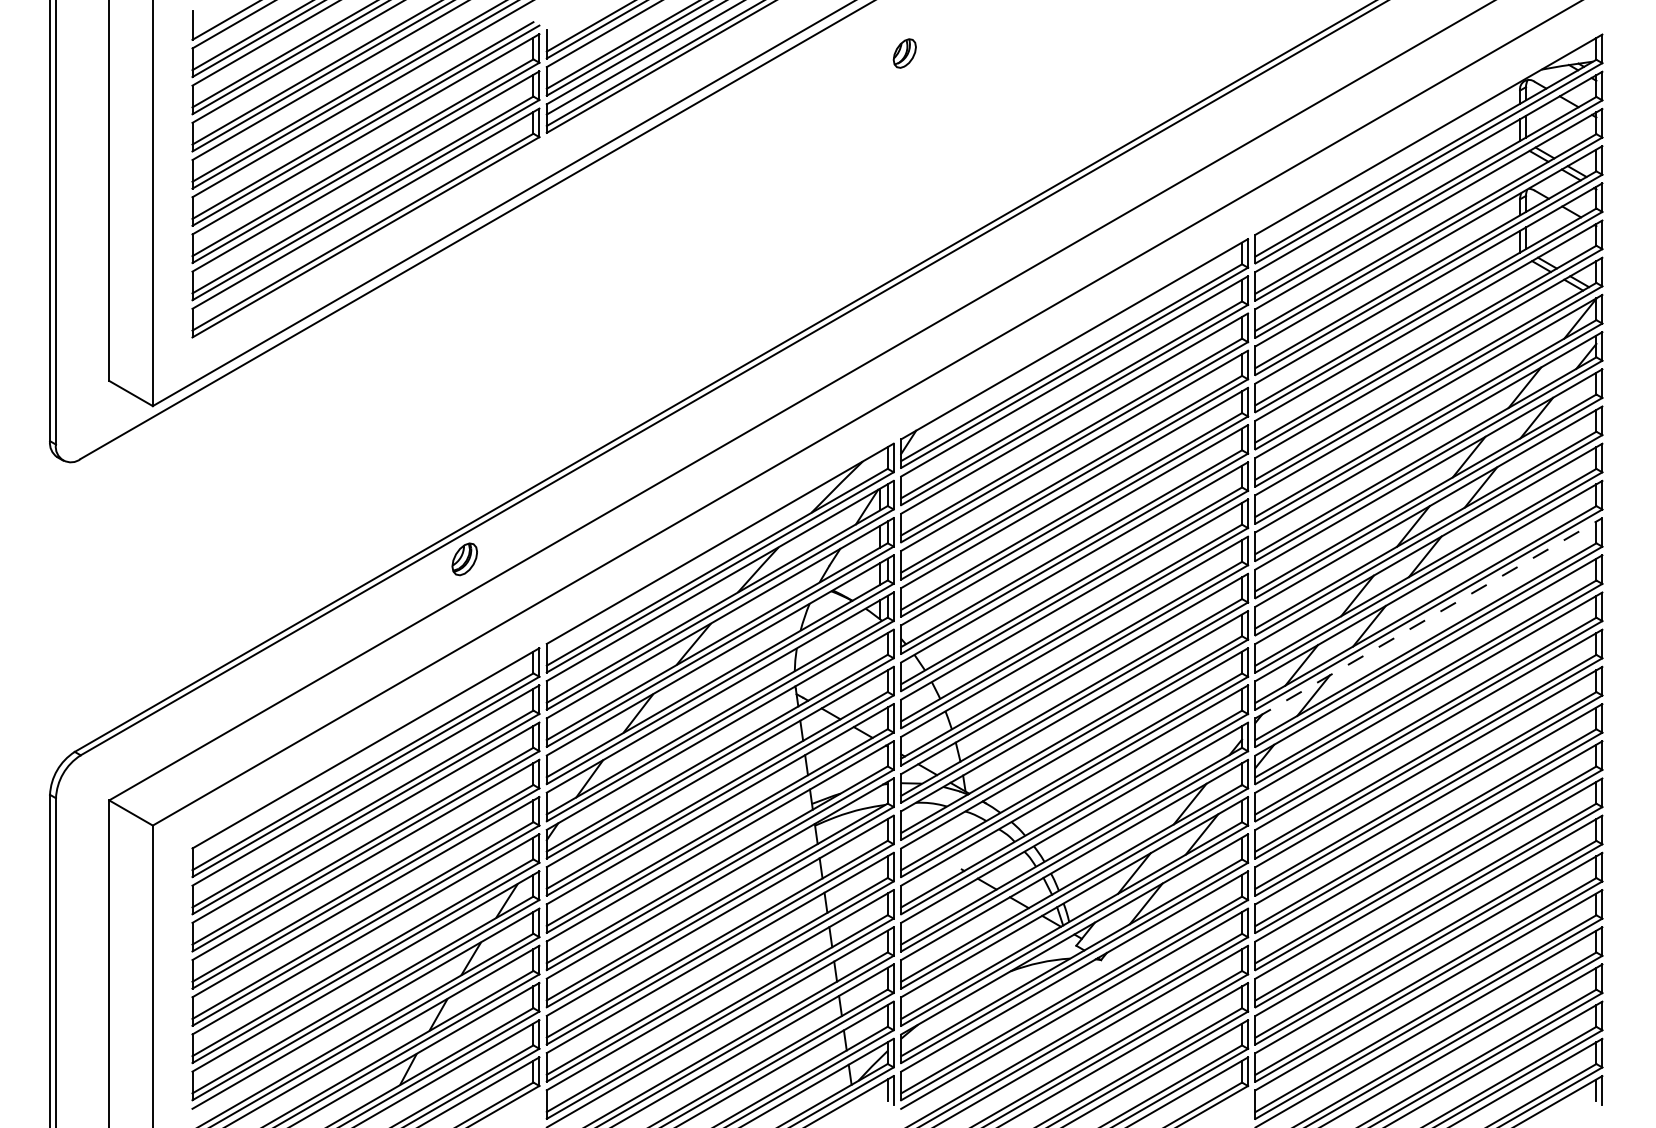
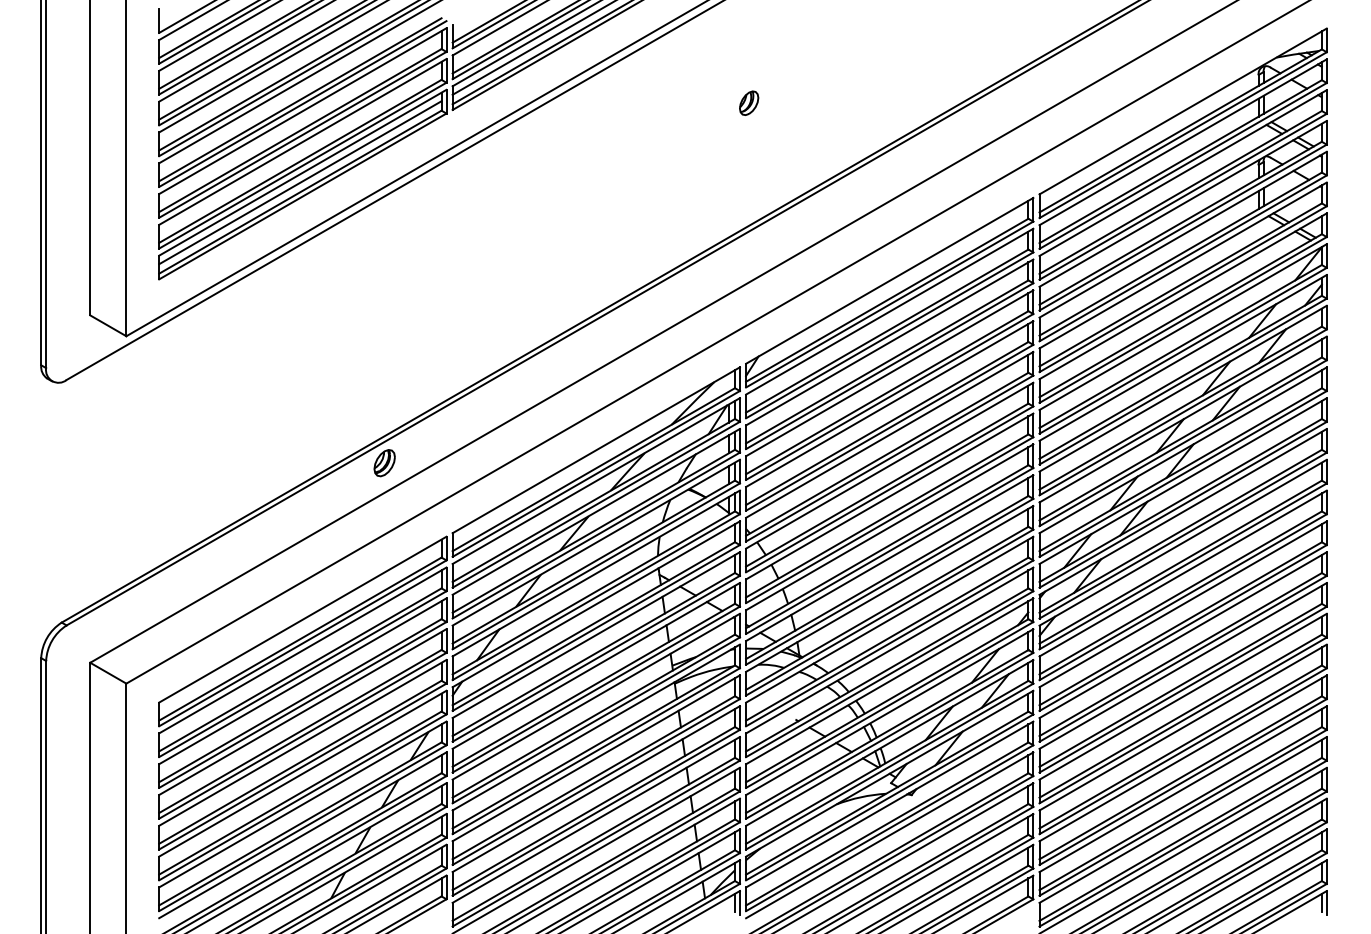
part: (905, 52) -> (749, 102), moved
line: (363, 220) -> (300, 182), added
line: (1429, 617) -> (1183, 511), dashed -> solid

